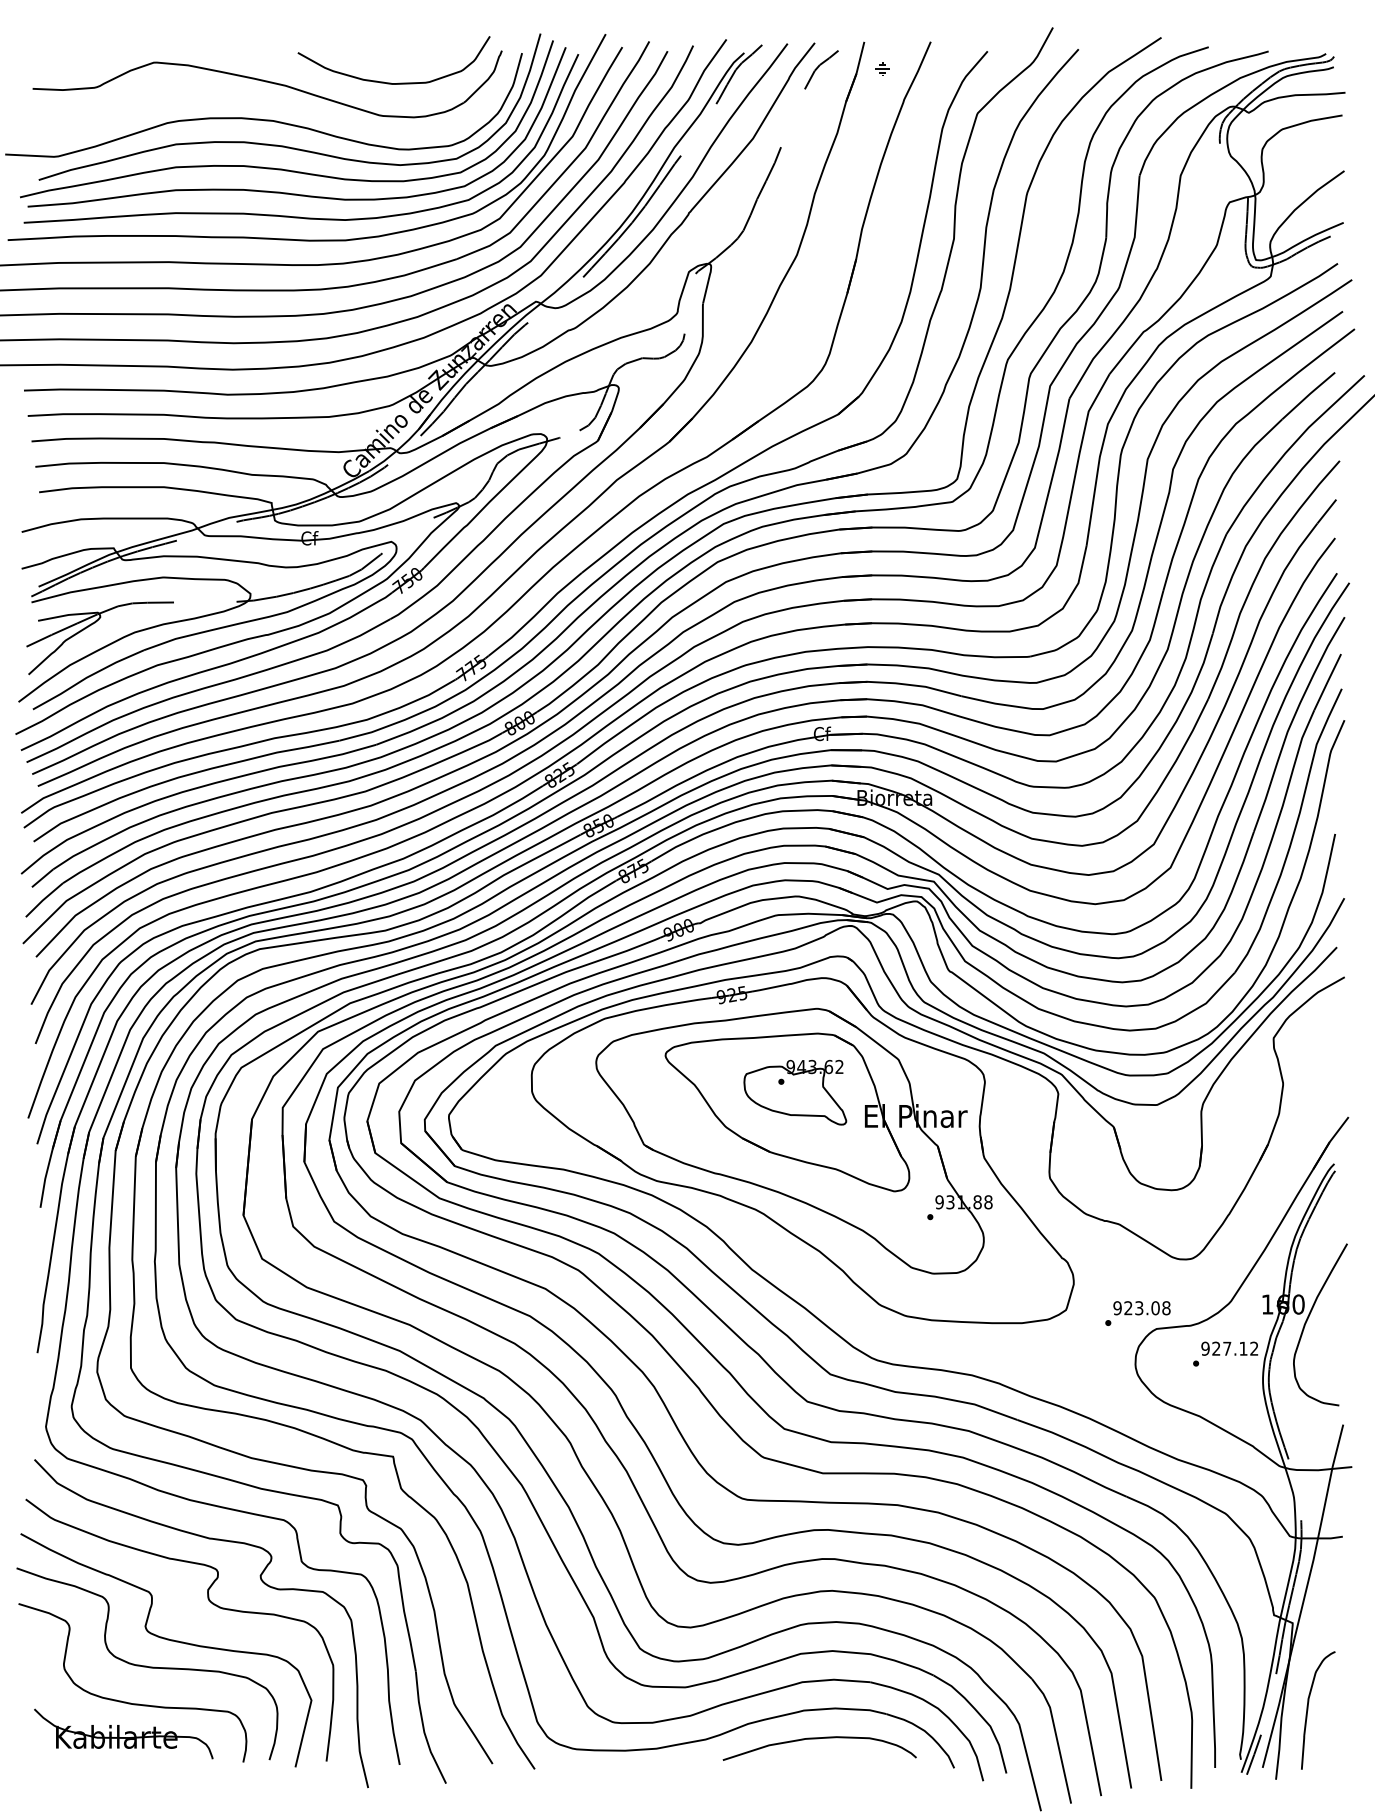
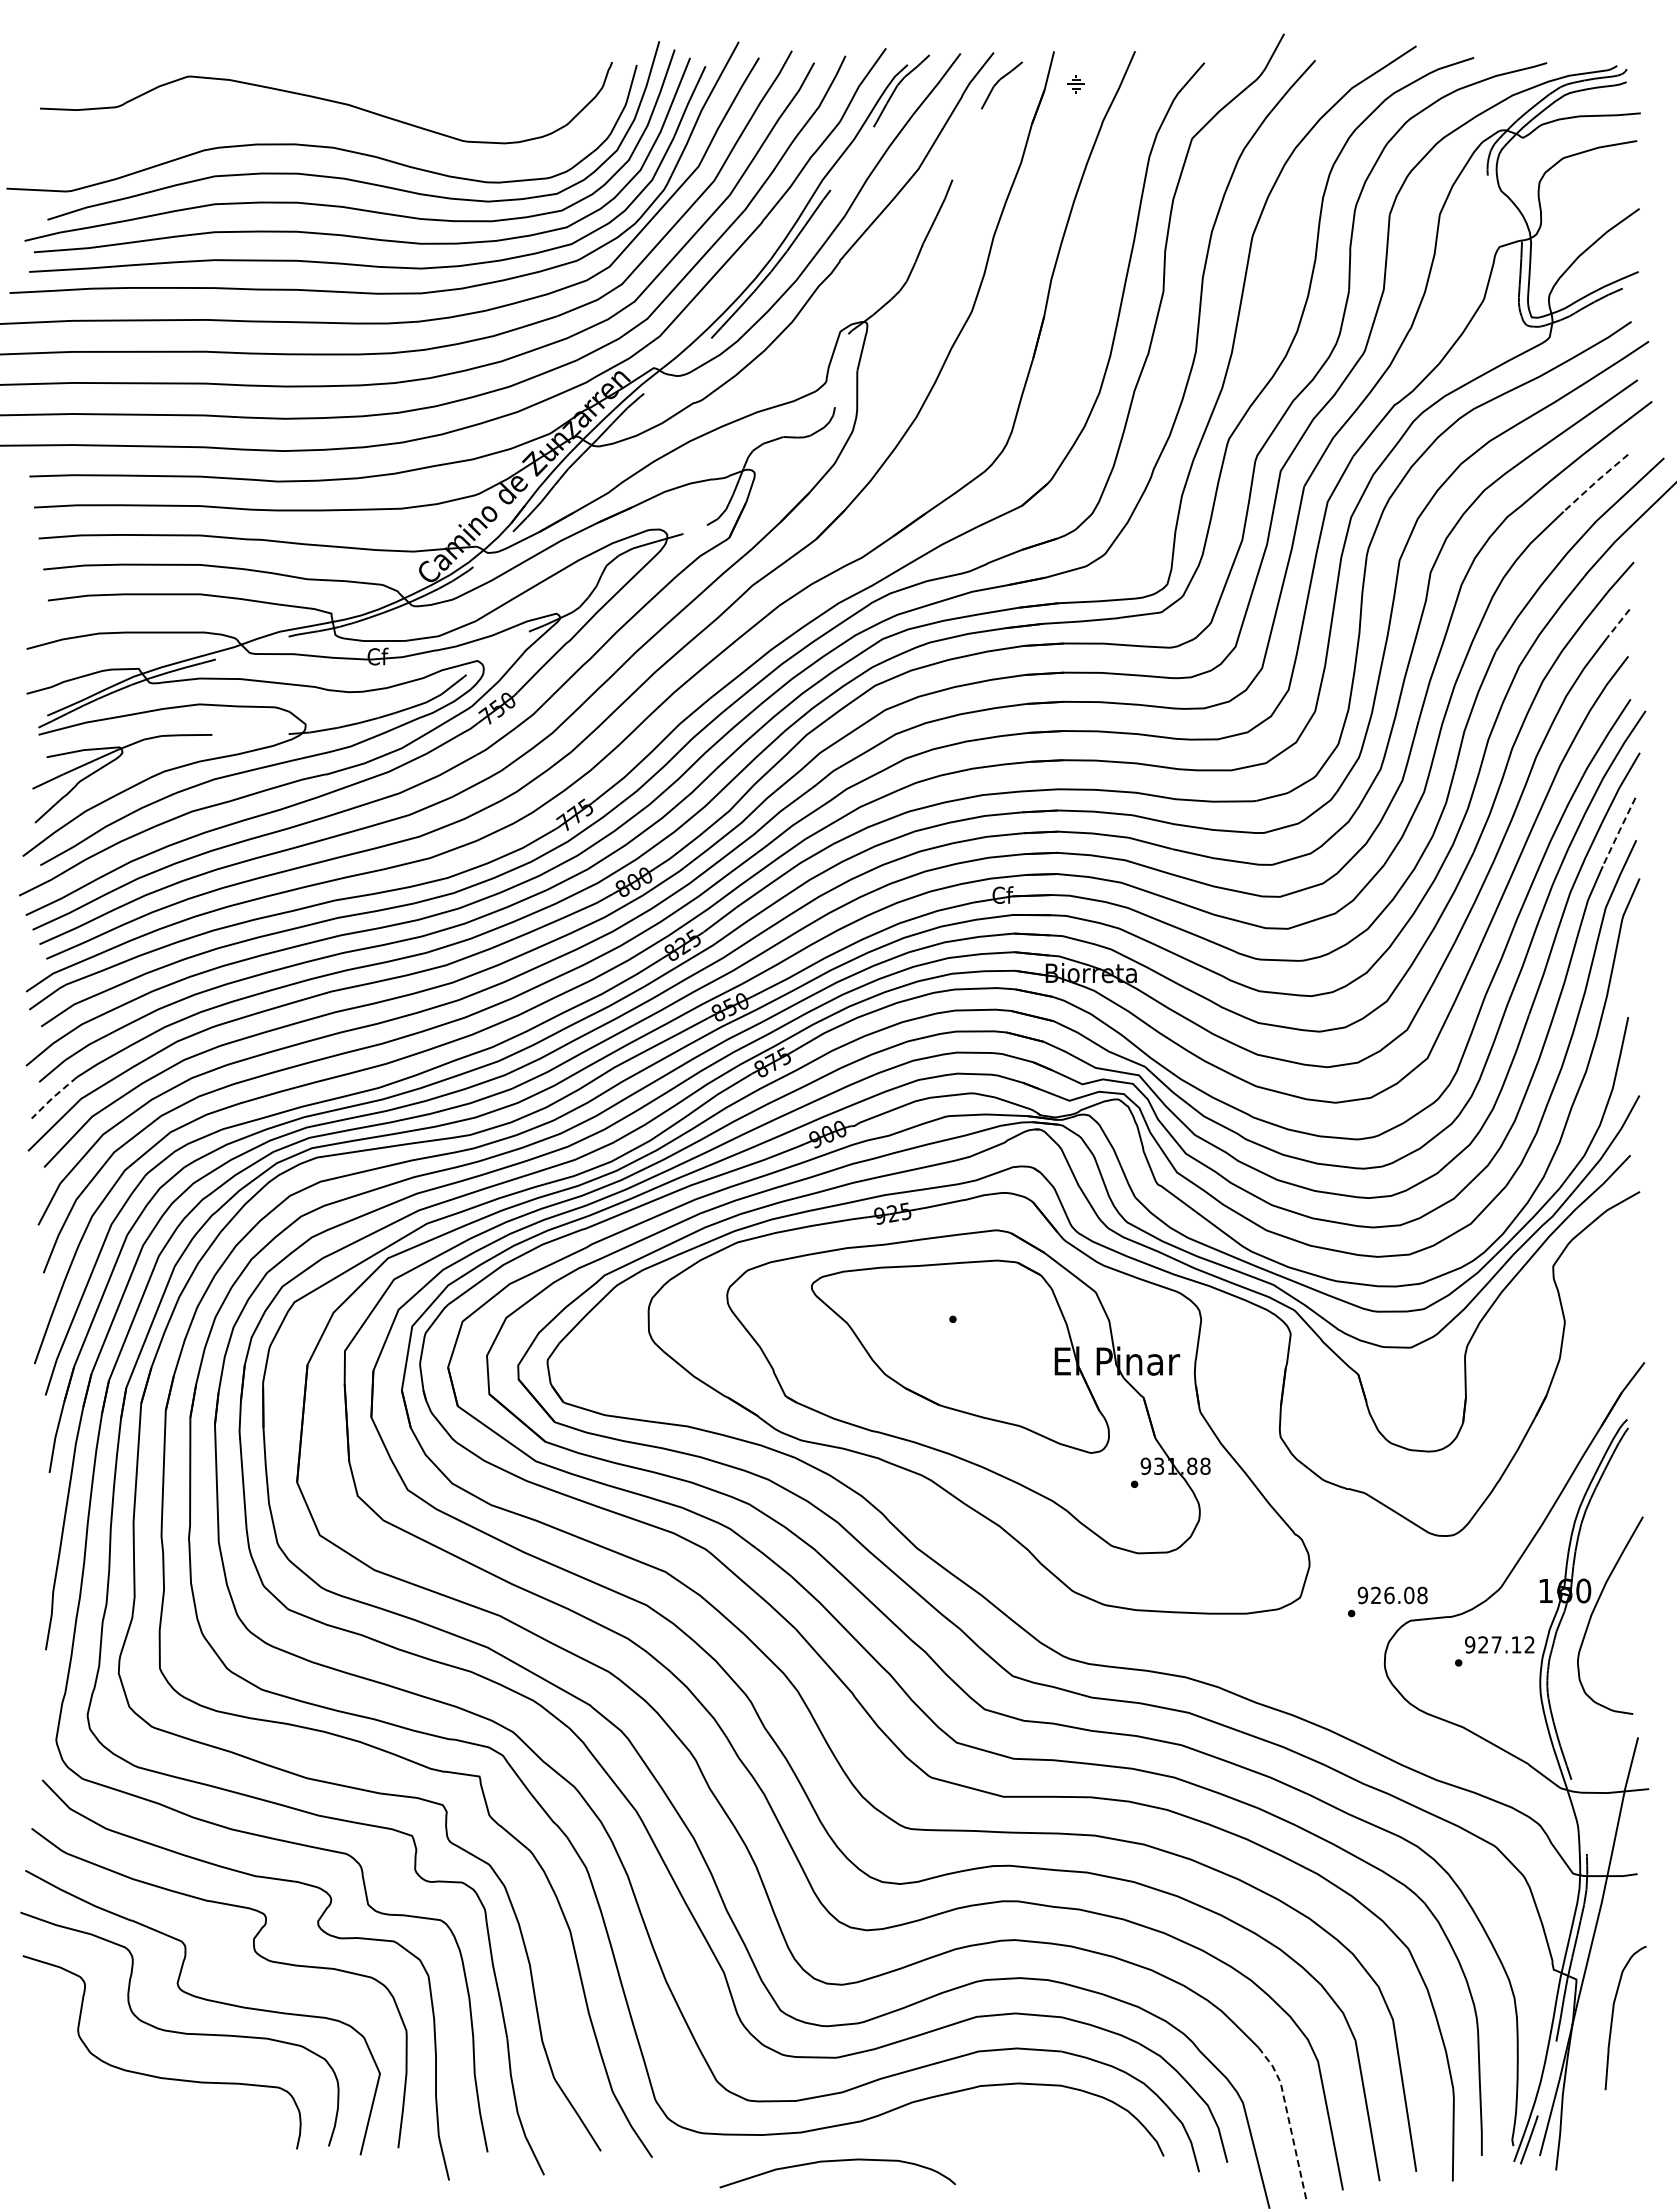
curve: (393, 83) -> (480, 101), removed
line: (1308, 395) -> (1595, 482), solid -> dashed
line: (1327, 511) -> (1618, 624), solid -> dashed
line: (1327, 681) -> (1619, 831), solid -> dashed
line: (43, 899) -> (53, 1097), solid -> dashed
part: (794, 1092) -> (969, 1332), removed
text: (1139, 1308) -> (1389, 1595), 923.08 -> 926.08
part: (1308, 1710) -> (1613, 2017), moved
part: (123, 1733) -> (150, 2114), removed
line: (1056, 1737) -> (1288, 2119), solid -> dashed
curve: (819, 1738) -> (837, 2161), moved

